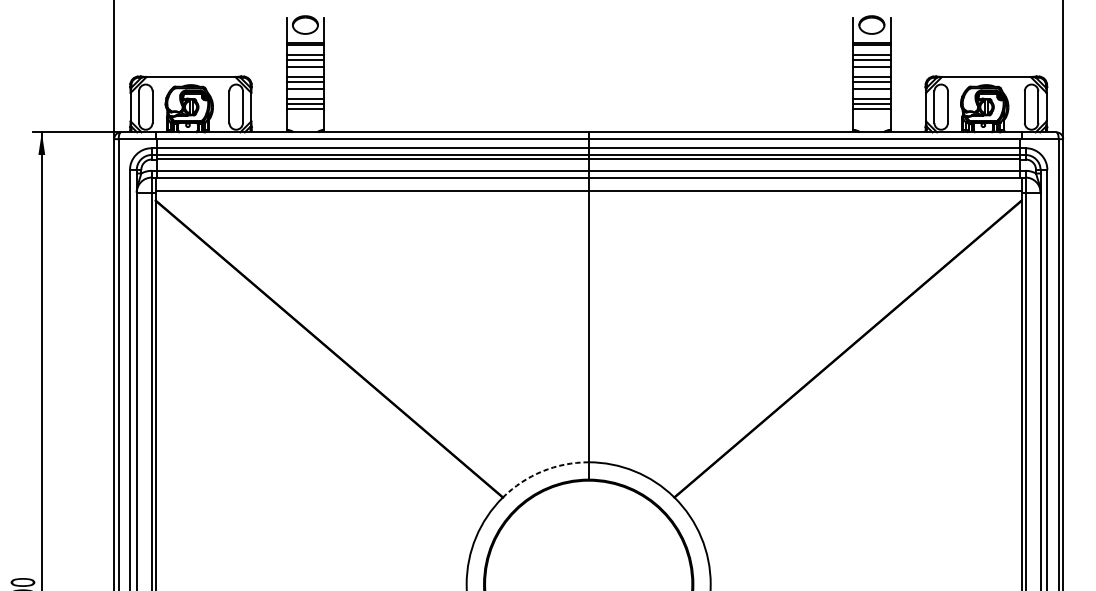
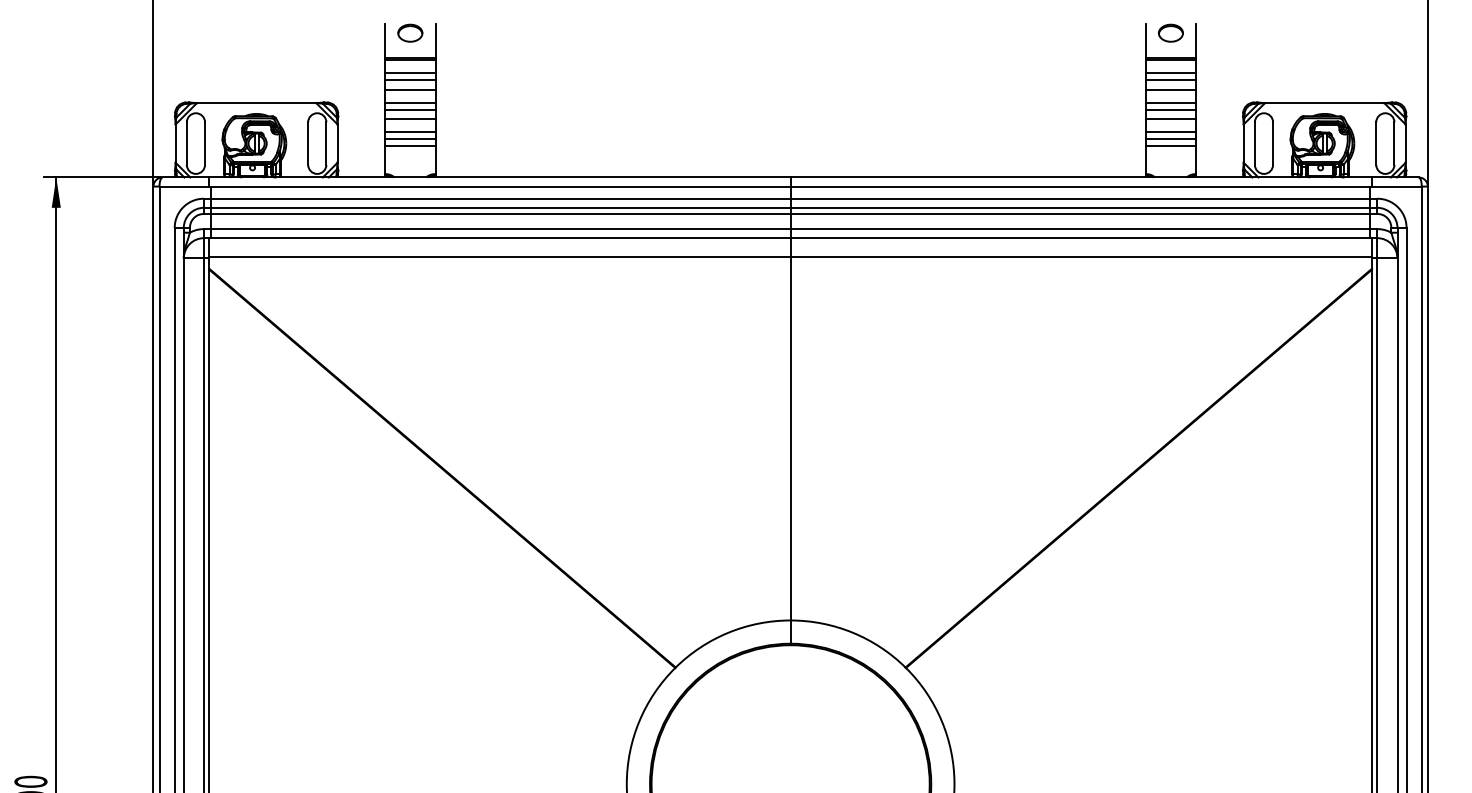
part: (305, 24) -> (410, 32), size x0.71
part: (871, 24) -> (1170, 32), size x0.71
arc: (542, 471) -> (728, 632), dashed -> solid

